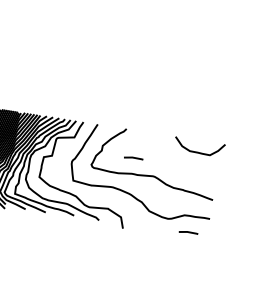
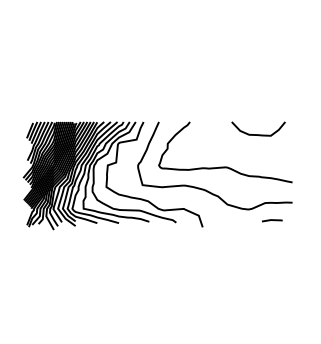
curve: (198, 152) -> (258, 134), moved
line: (133, 158) -> (202, 151), removed

